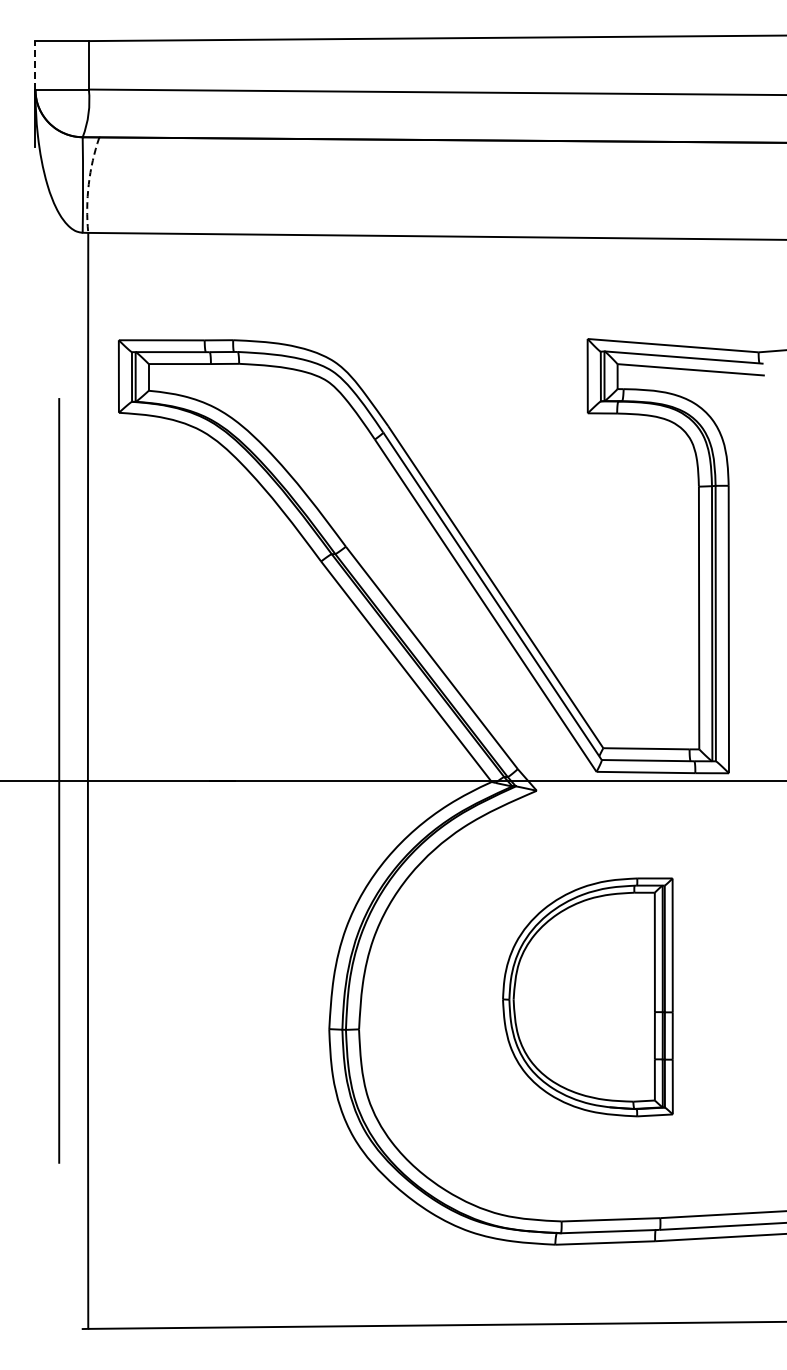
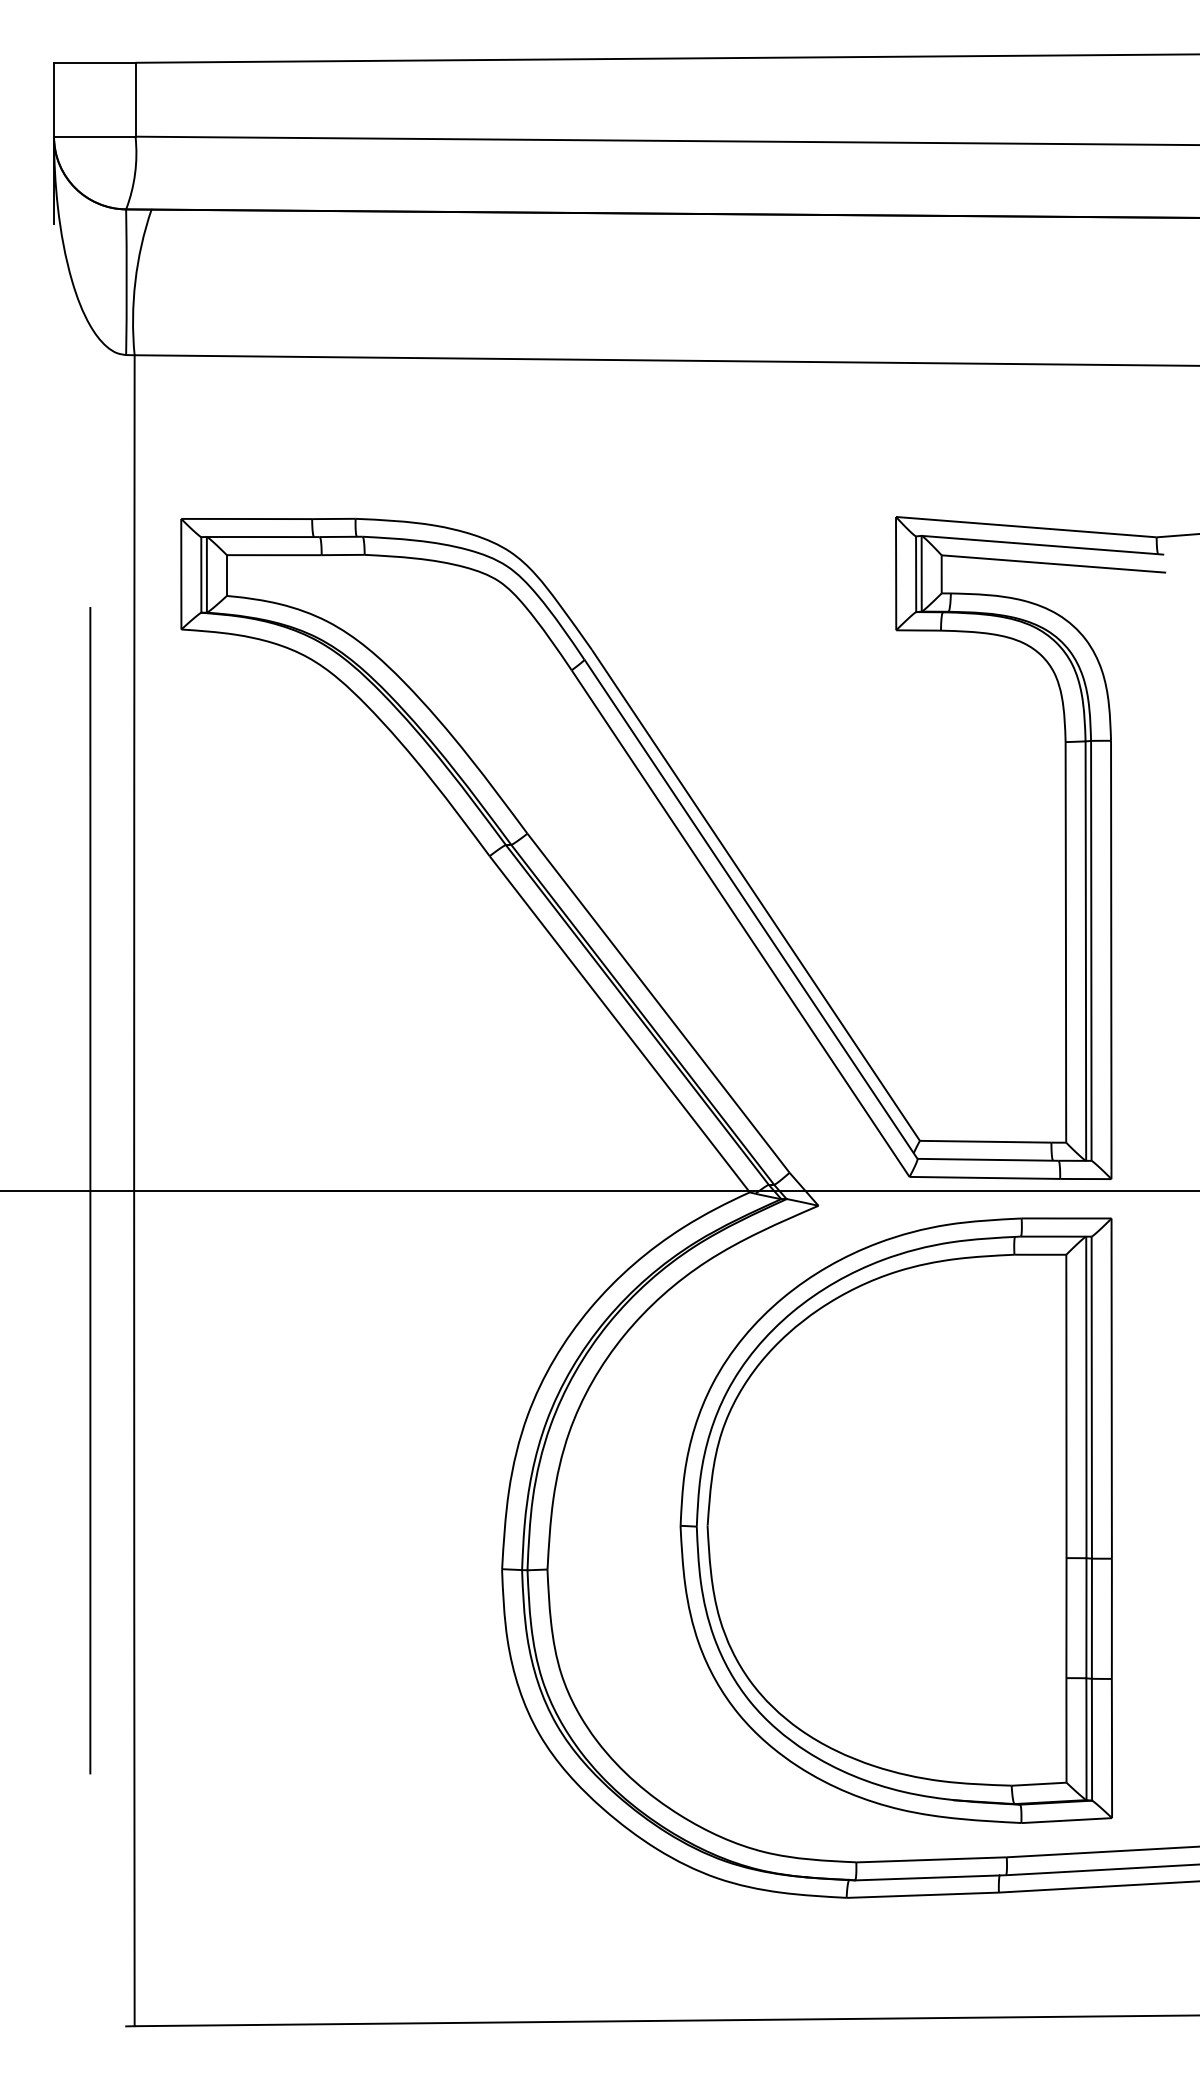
line: (35, 64) -> (54, 98), dashed -> solid
arc: (88, 184) -> (134, 281), dashed -> solid
part: (587, 997) -> (895, 1520), size x1.67

